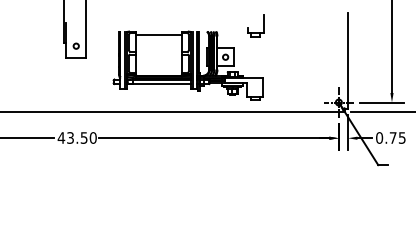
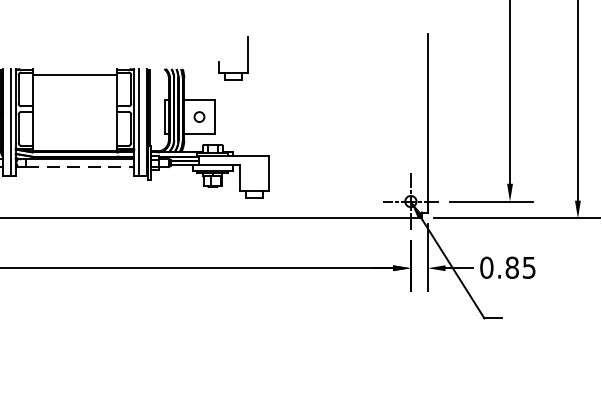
part: (255, 32) -> (232, 70), moved
line: (161, 84) -> (79, 167), solid -> dashed
text: (392, 137) -> (510, 266), 0.75 -> 0.85

